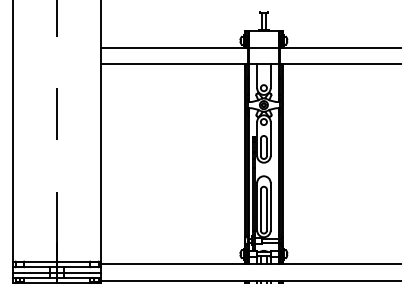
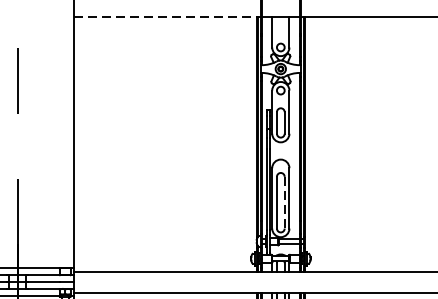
line: (175, 64) -> (168, 17), solid -> dashed
line: (266, 210) -> (284, 203), solid -> dashed

